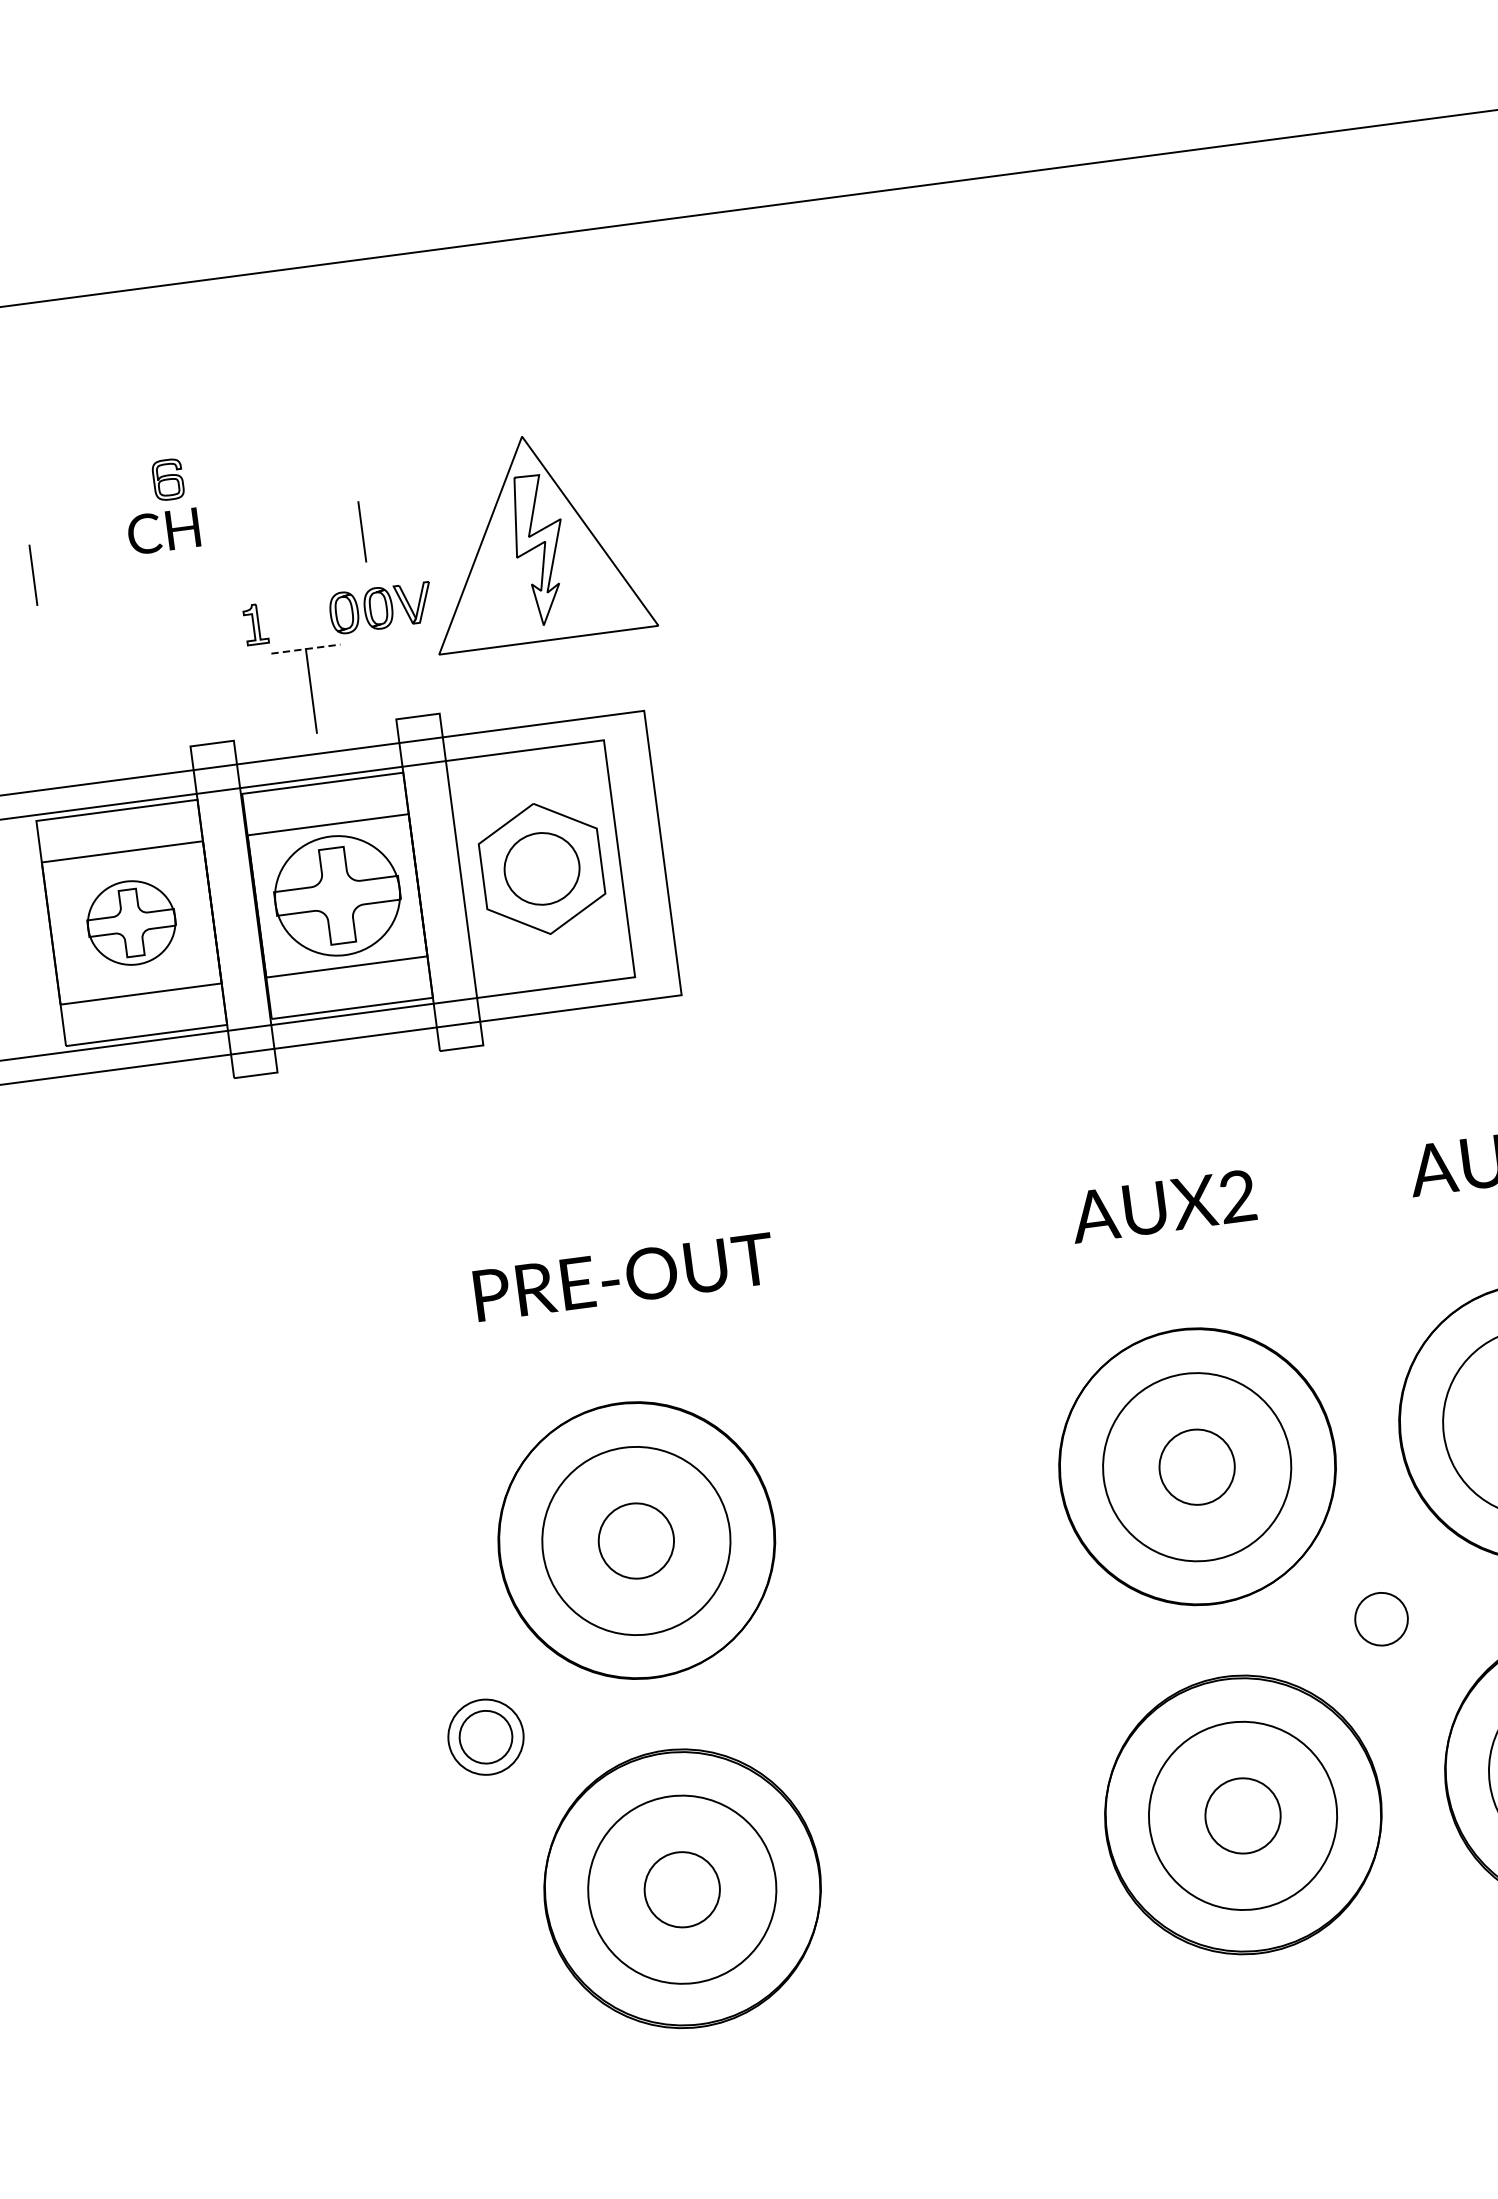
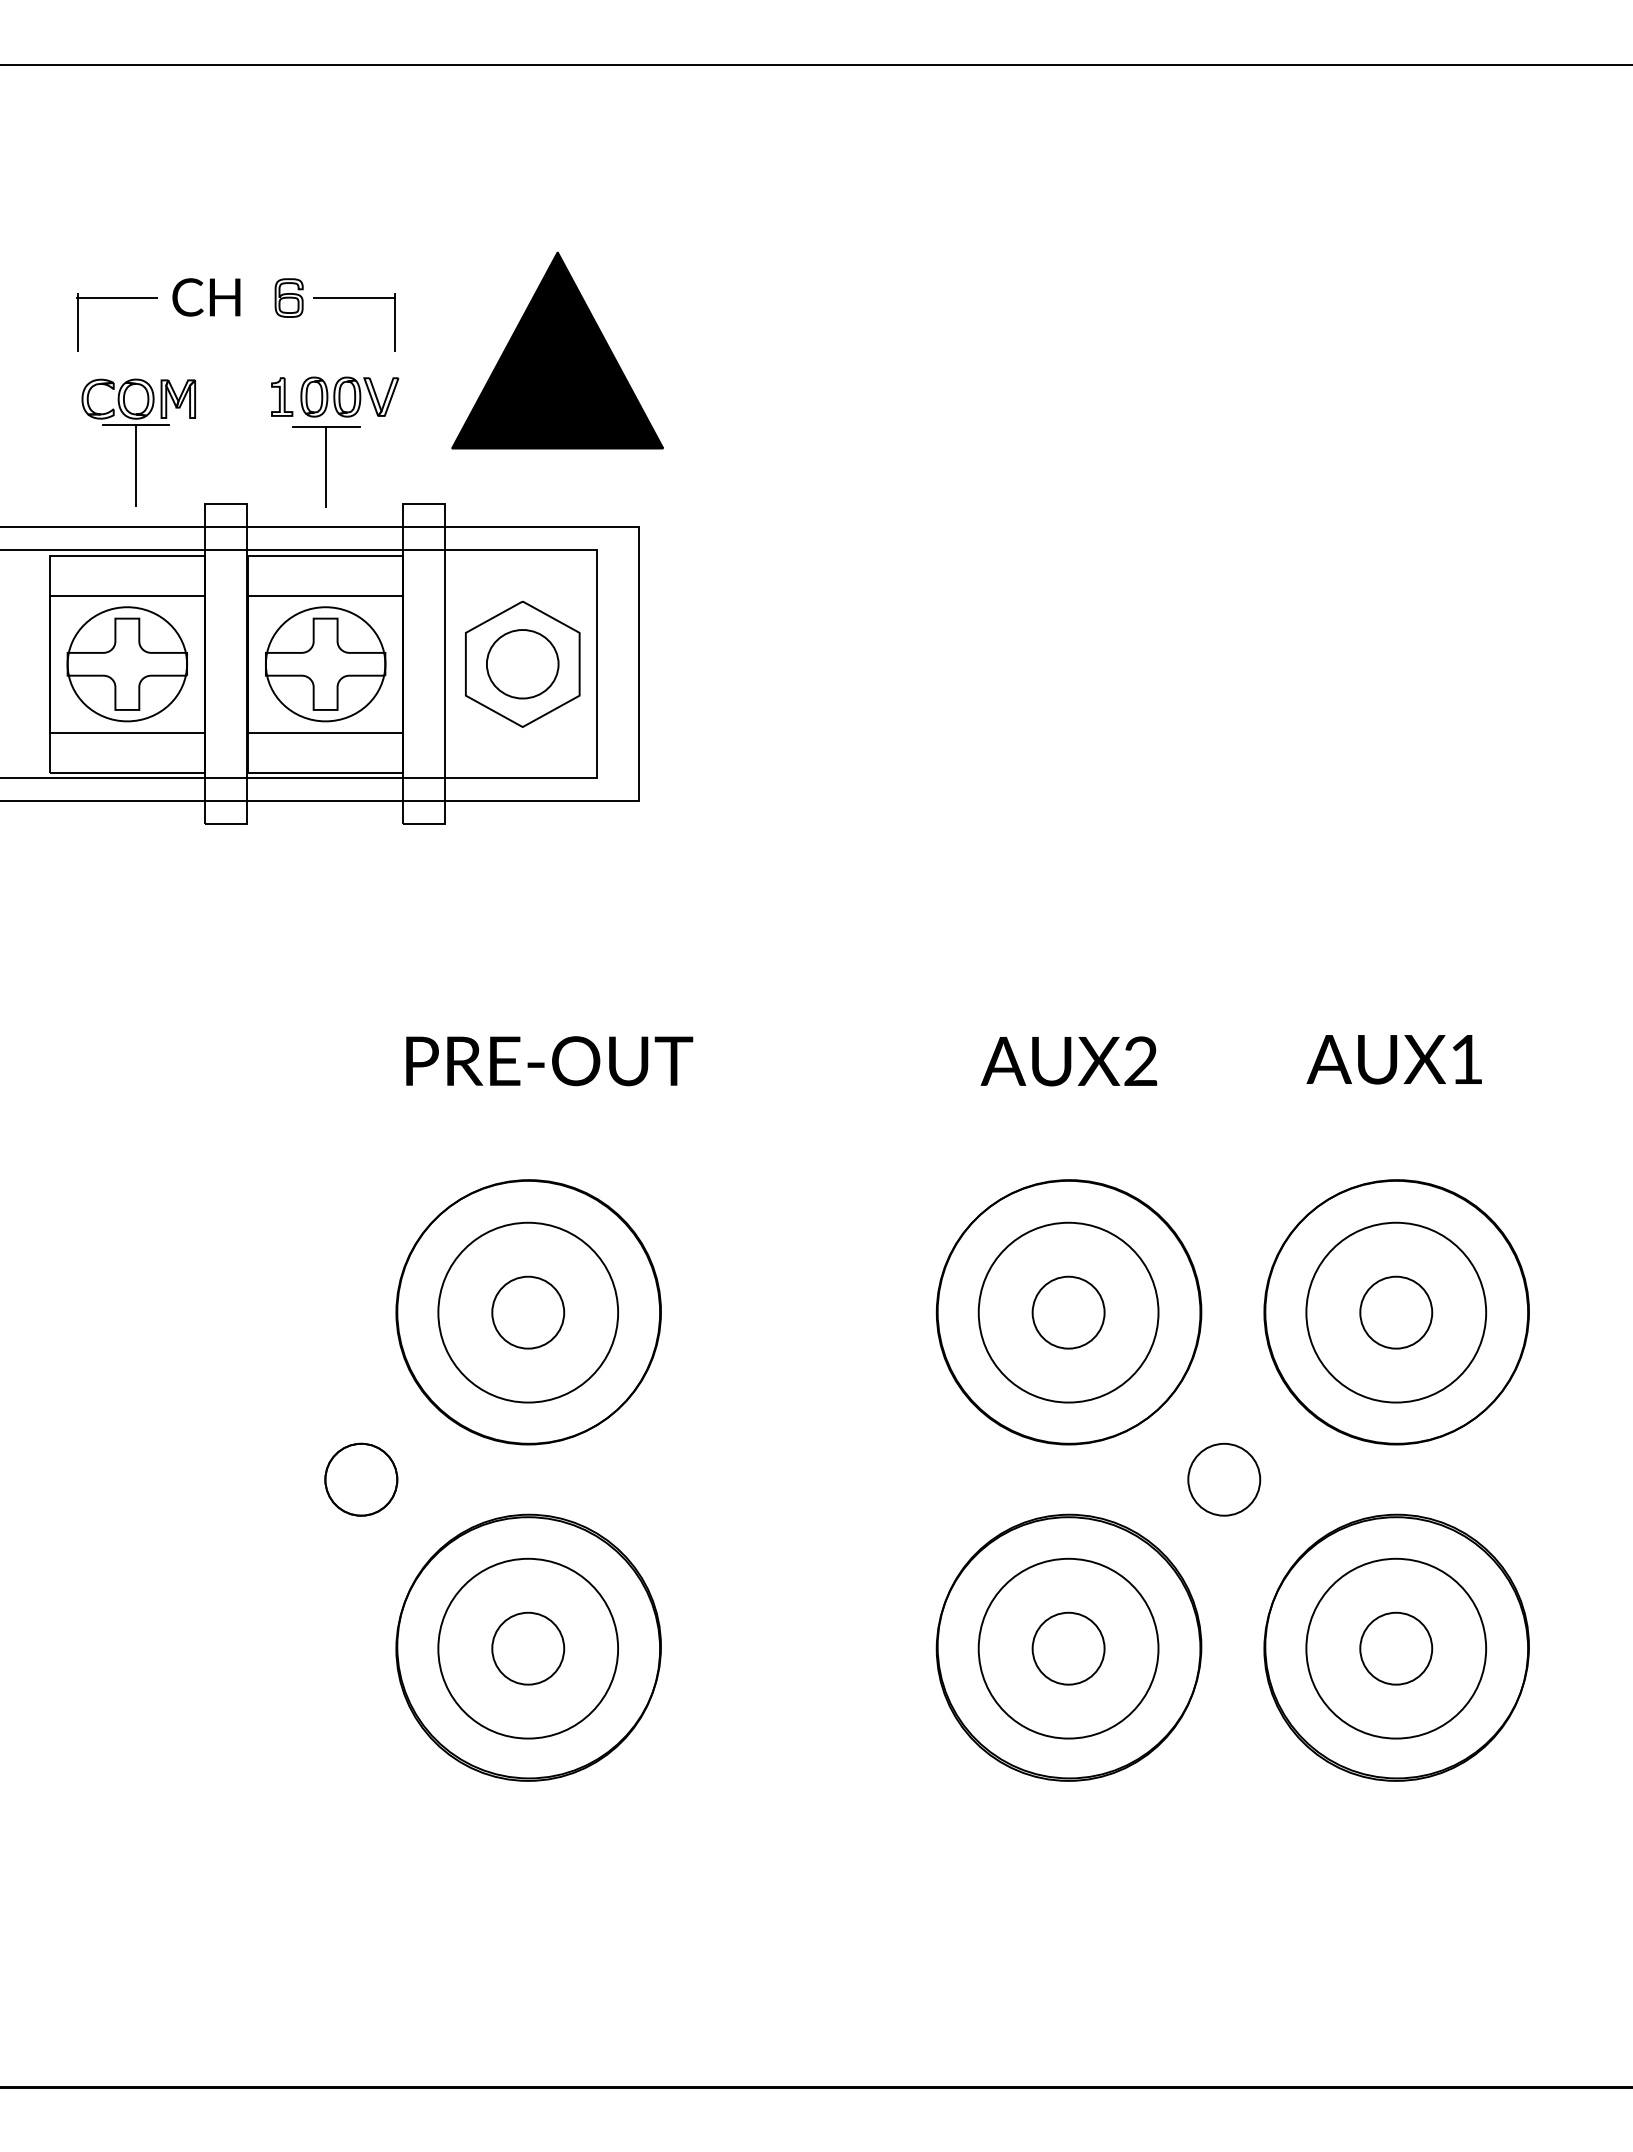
part: (167, 479) -> (288, 297), moved
line: (317, 512) -> (354, 298), added
fill: (535, 538) -> (557, 350), added
line: (71, 544) -> (117, 298), added
fill: (539, 549) -> (560, 361), added
part: (380, 607) -> (349, 396), moved
line: (305, 648) -> (326, 426), dashed -> solid
part: (113, 691) -> (138, 442), added
part: (130, 923) -> (126, 664), size x1.43
part: (1381, 1619) -> (1224, 1479), size x1.43
circle: (486, 1736) -> (361, 1479), size x1.43

